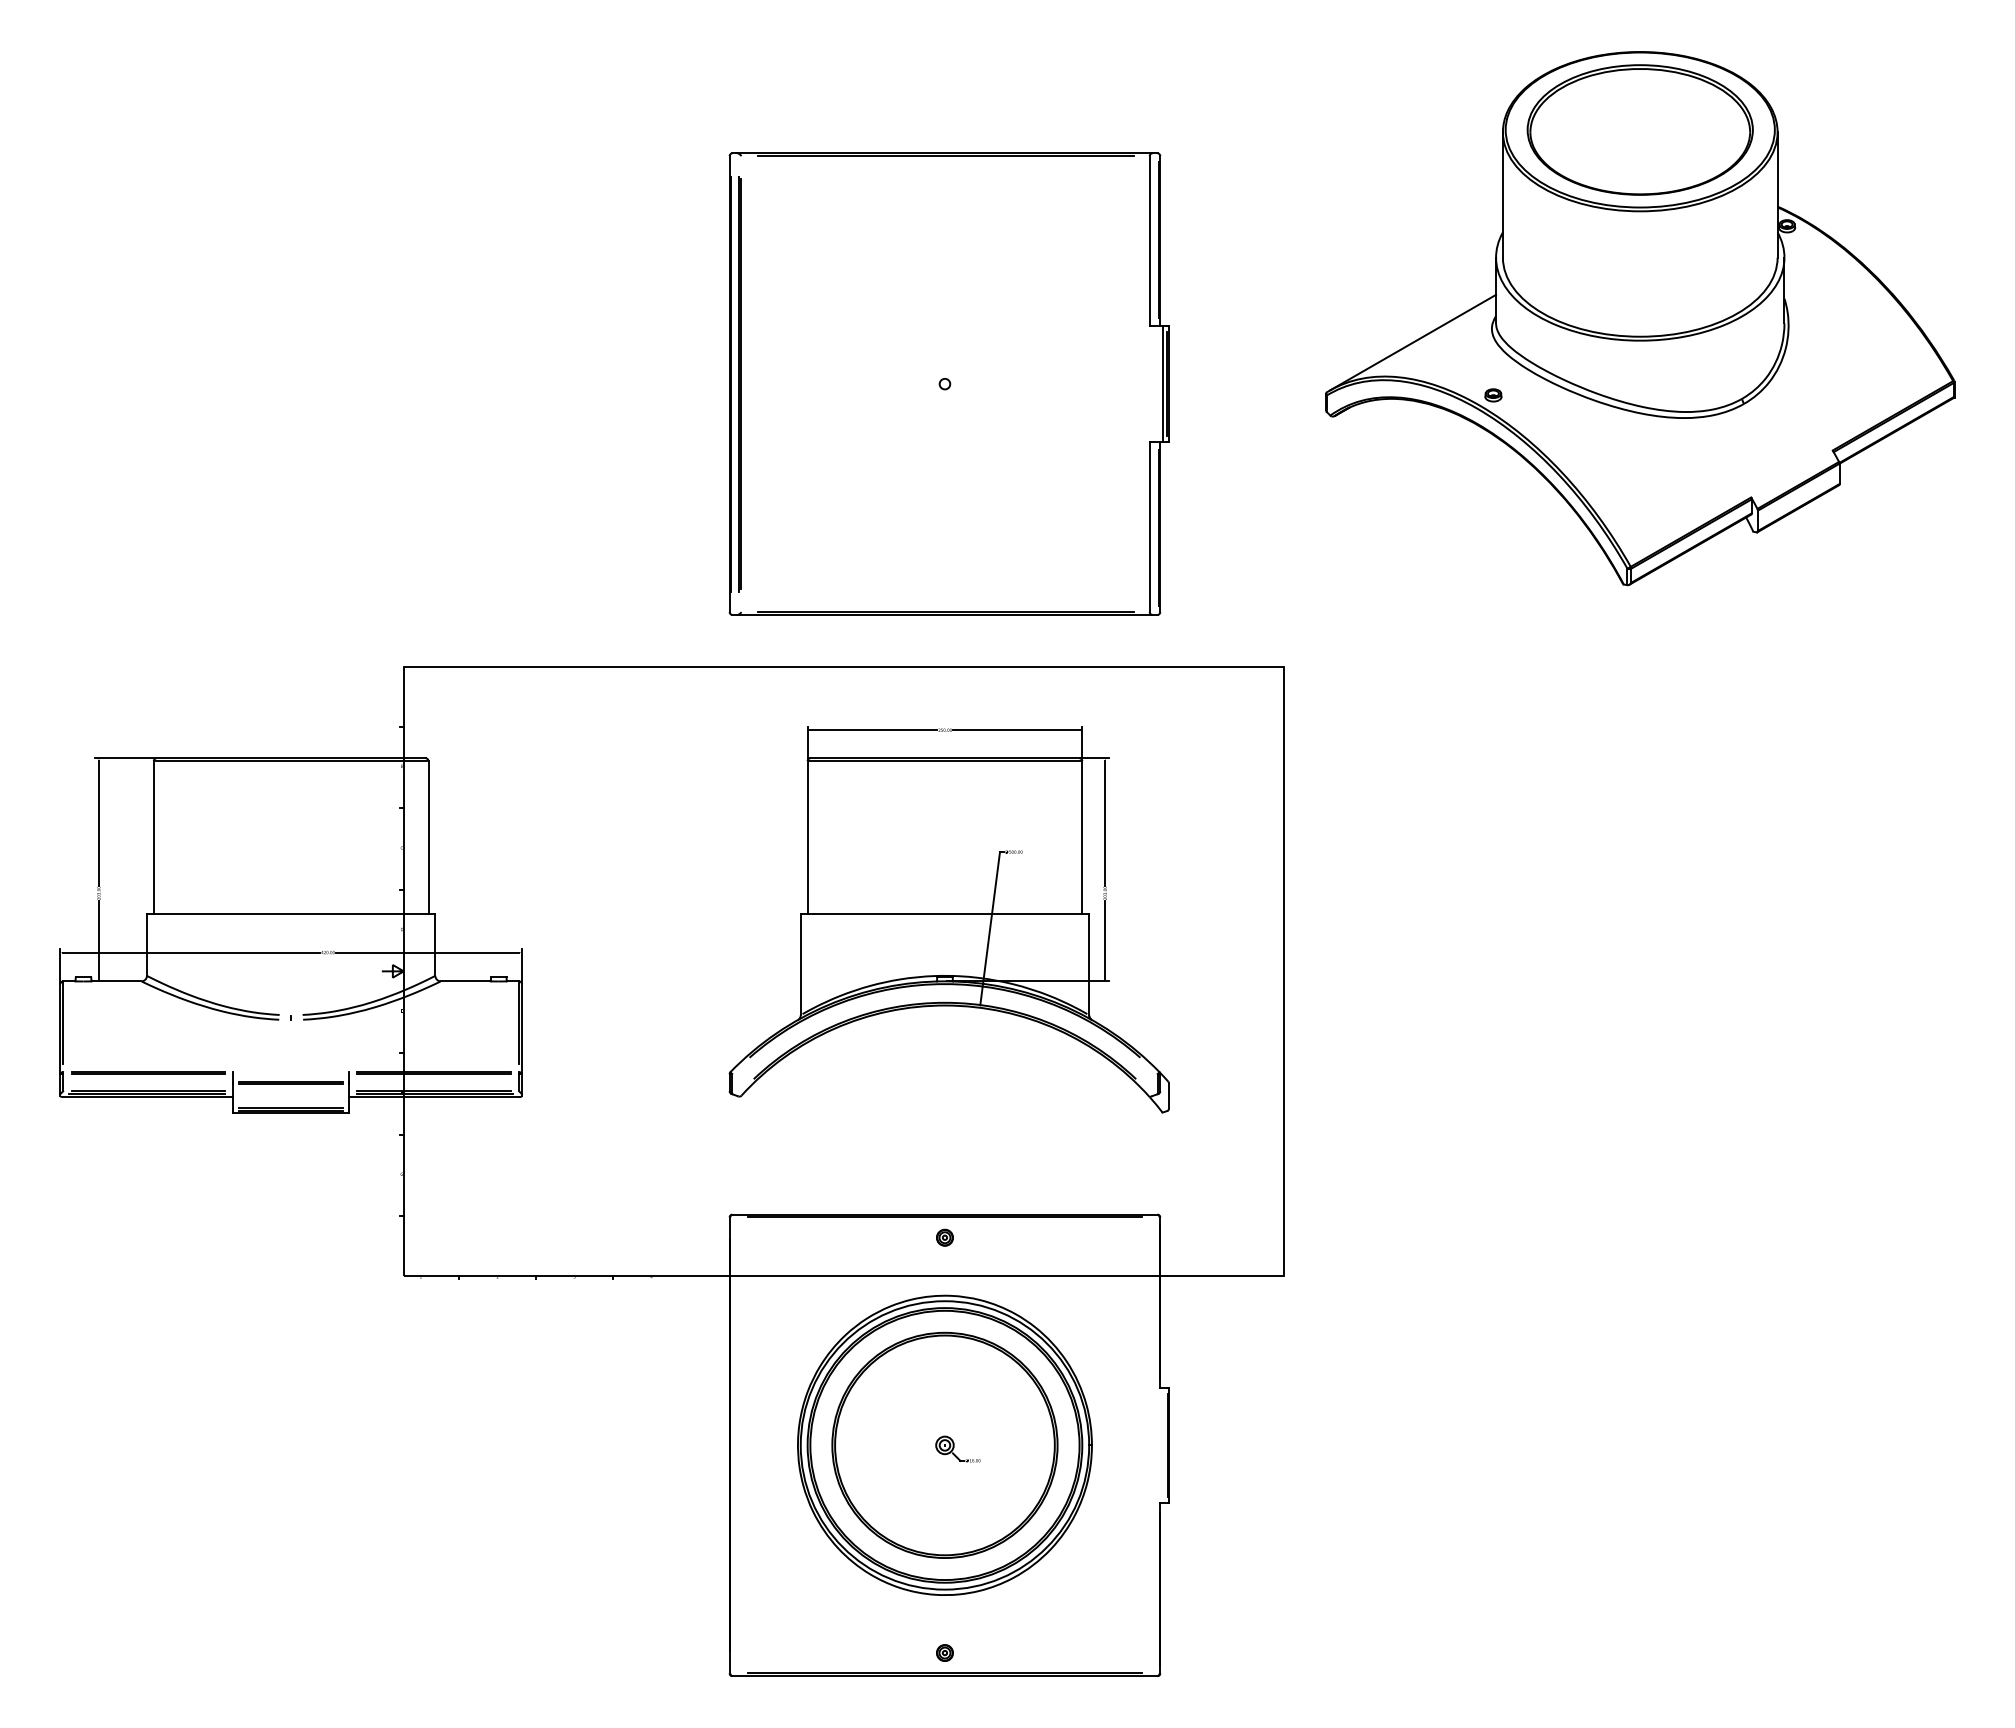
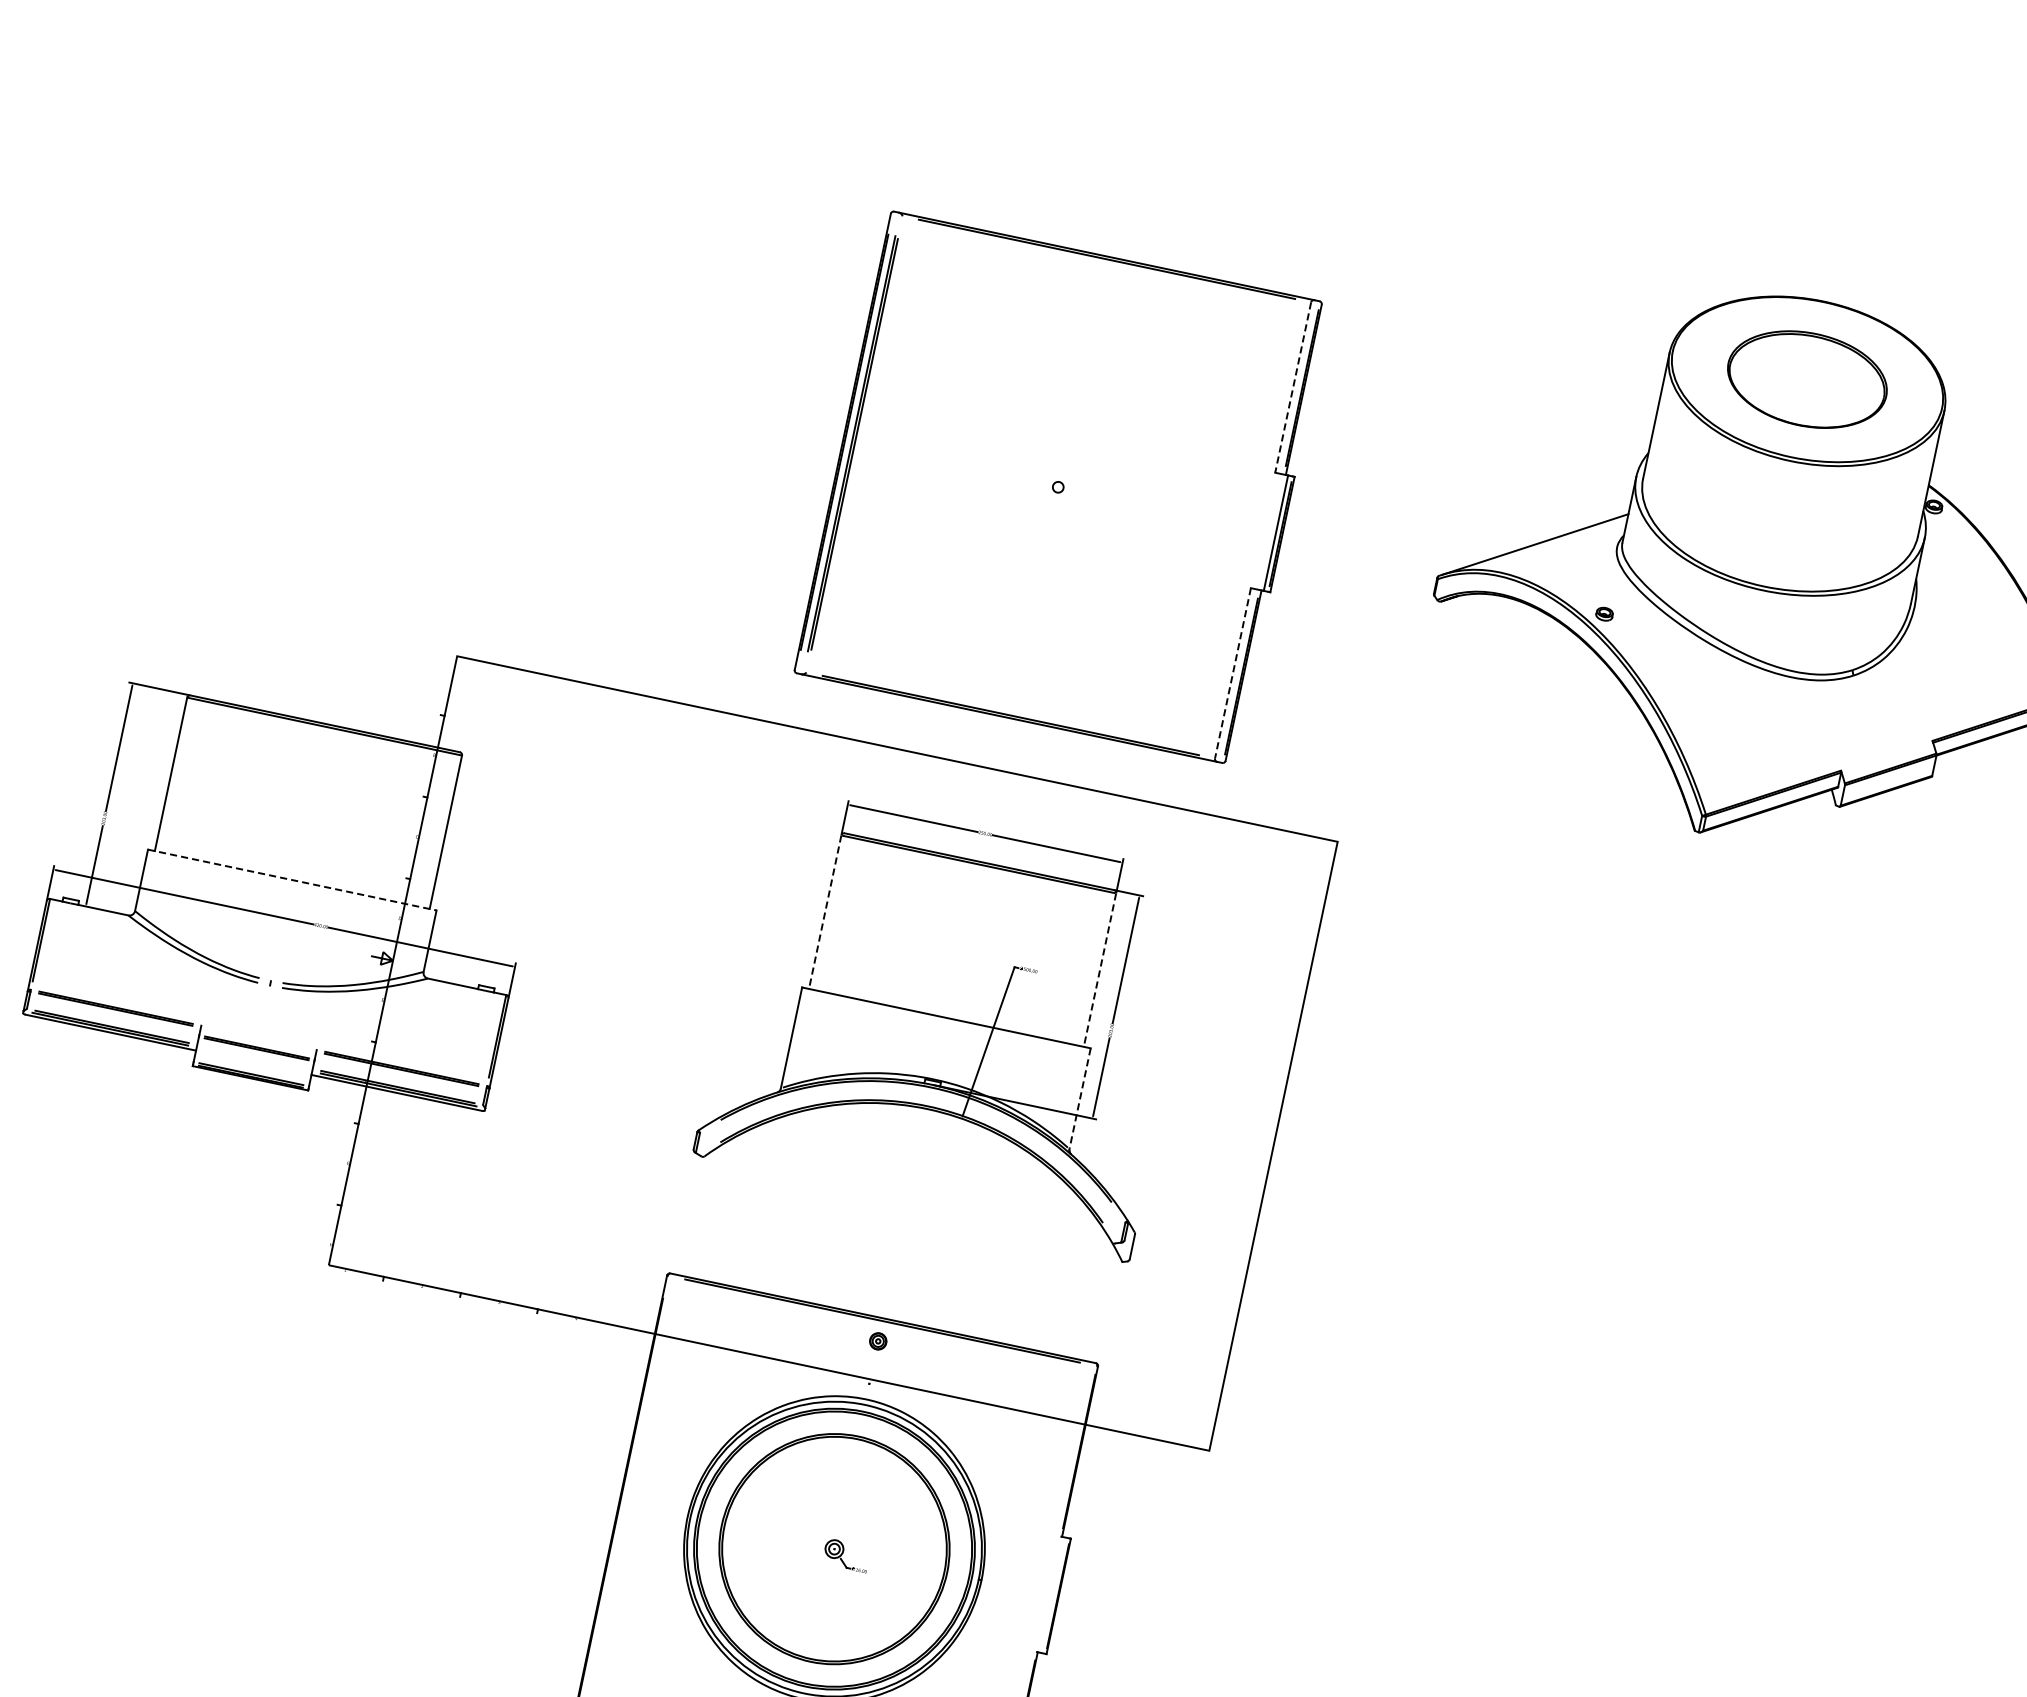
part: (1639, 129) -> (1806, 378), size x0.7
line: (1149, 241) -> (1292, 387), solid -> dashed
line: (1149, 527) -> (1232, 673), solid -> dashed
line: (807, 837) -> (825, 911), solid -> dashed
line: (1082, 837) -> (1100, 969), solid -> dashed
line: (291, 914) -> (292, 880), solid -> dashed
line: (1089, 965) -> (1080, 1099), solid -> dashed

